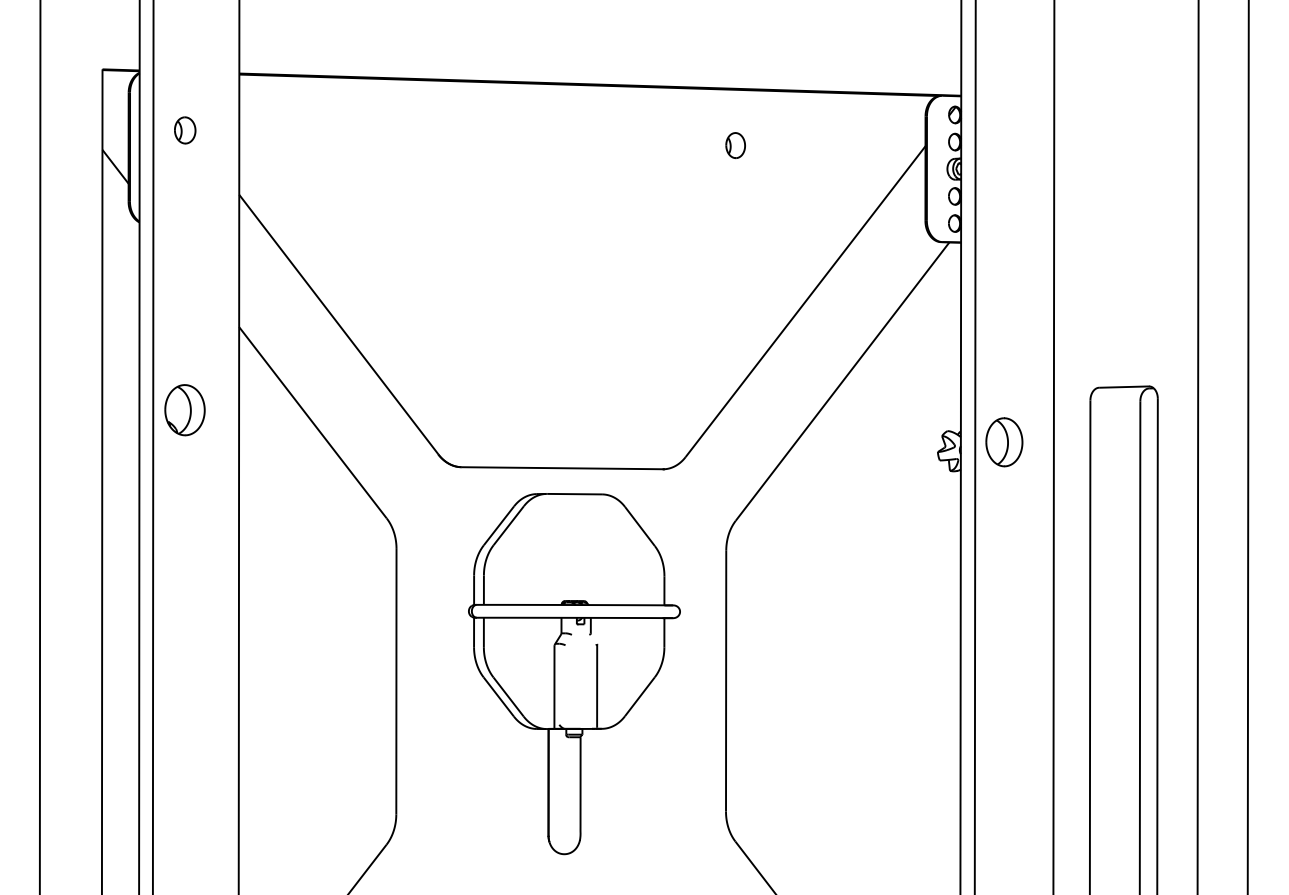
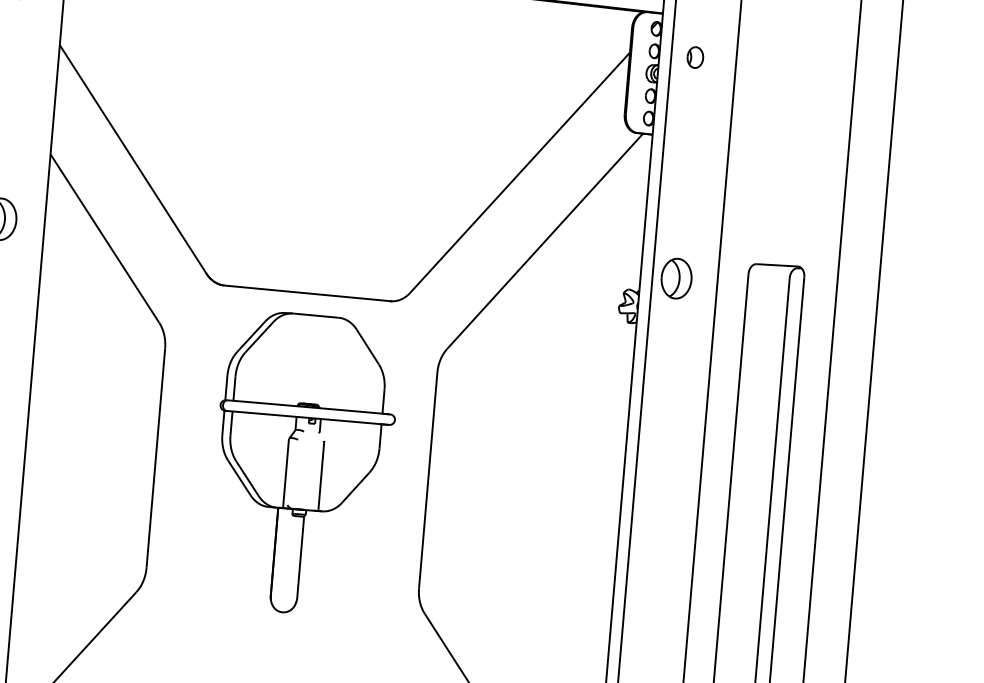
part: (735, 145) -> (695, 57), moved
part: (1004, 442) -> (676, 278), moved

